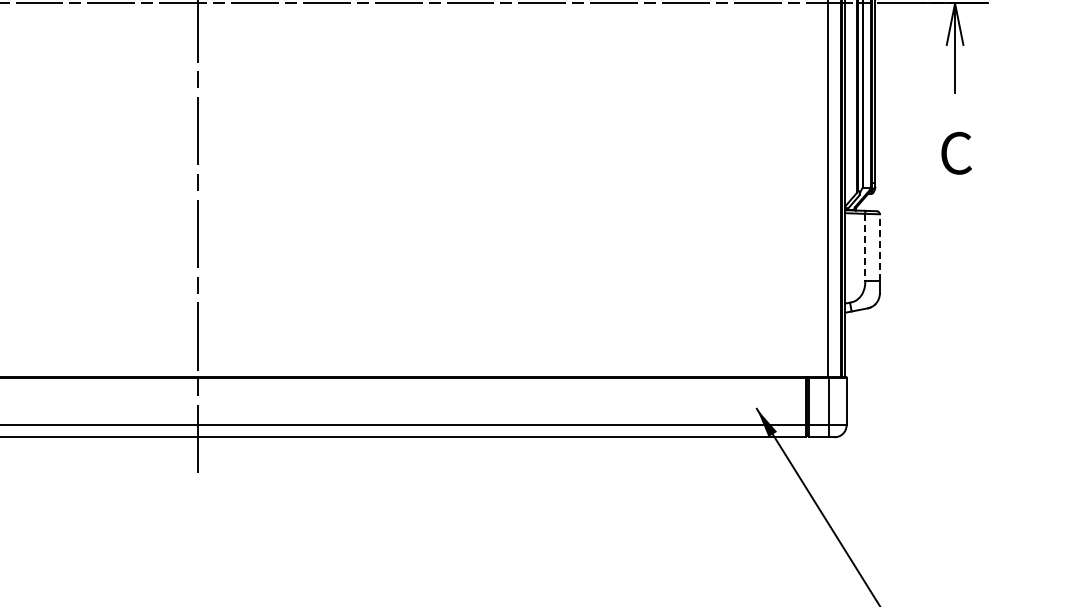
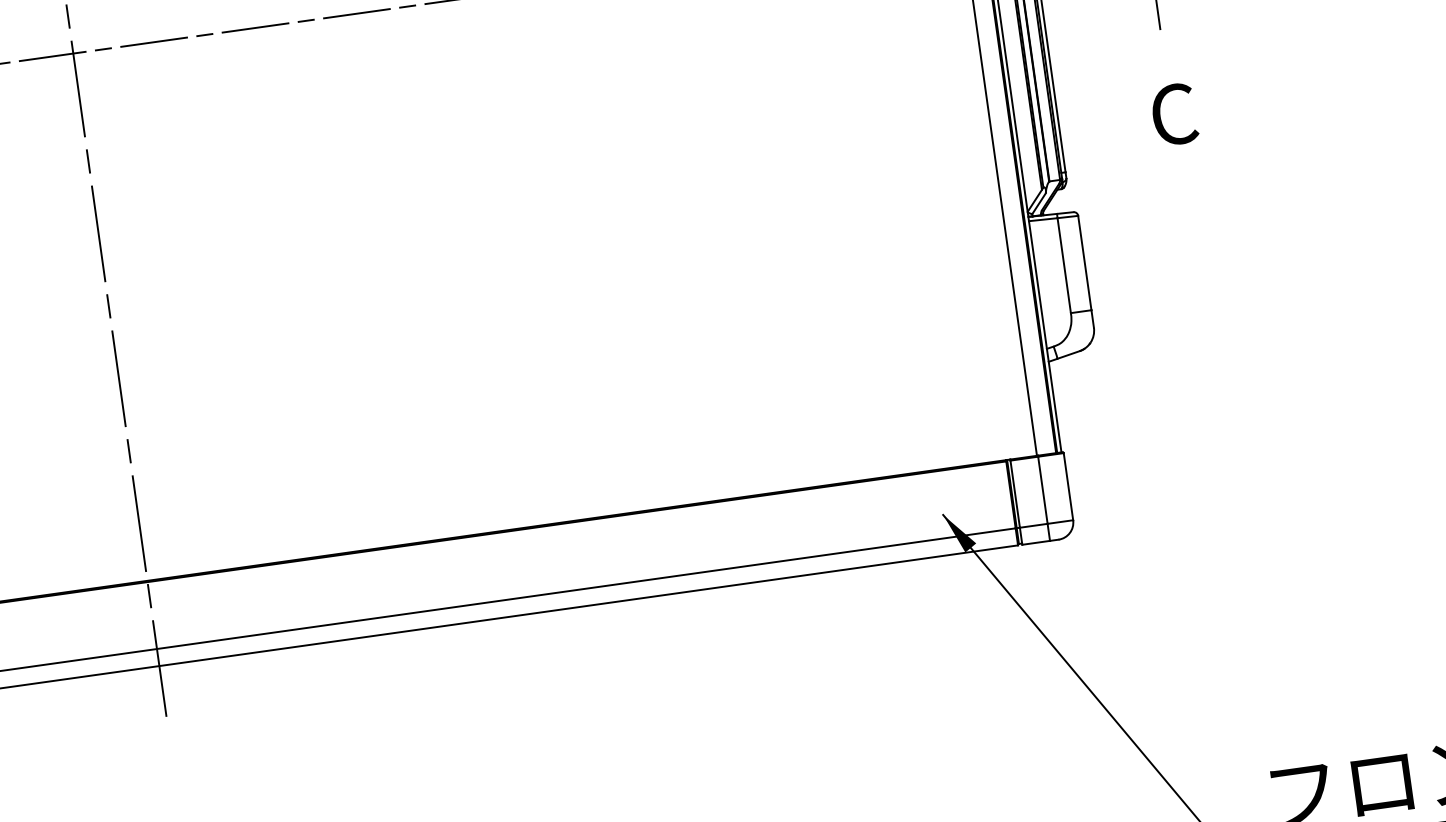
line: (865, 247) -> (1064, 265), dashed -> solid
line: (879, 247) -> (1084, 262), dashed -> solid

